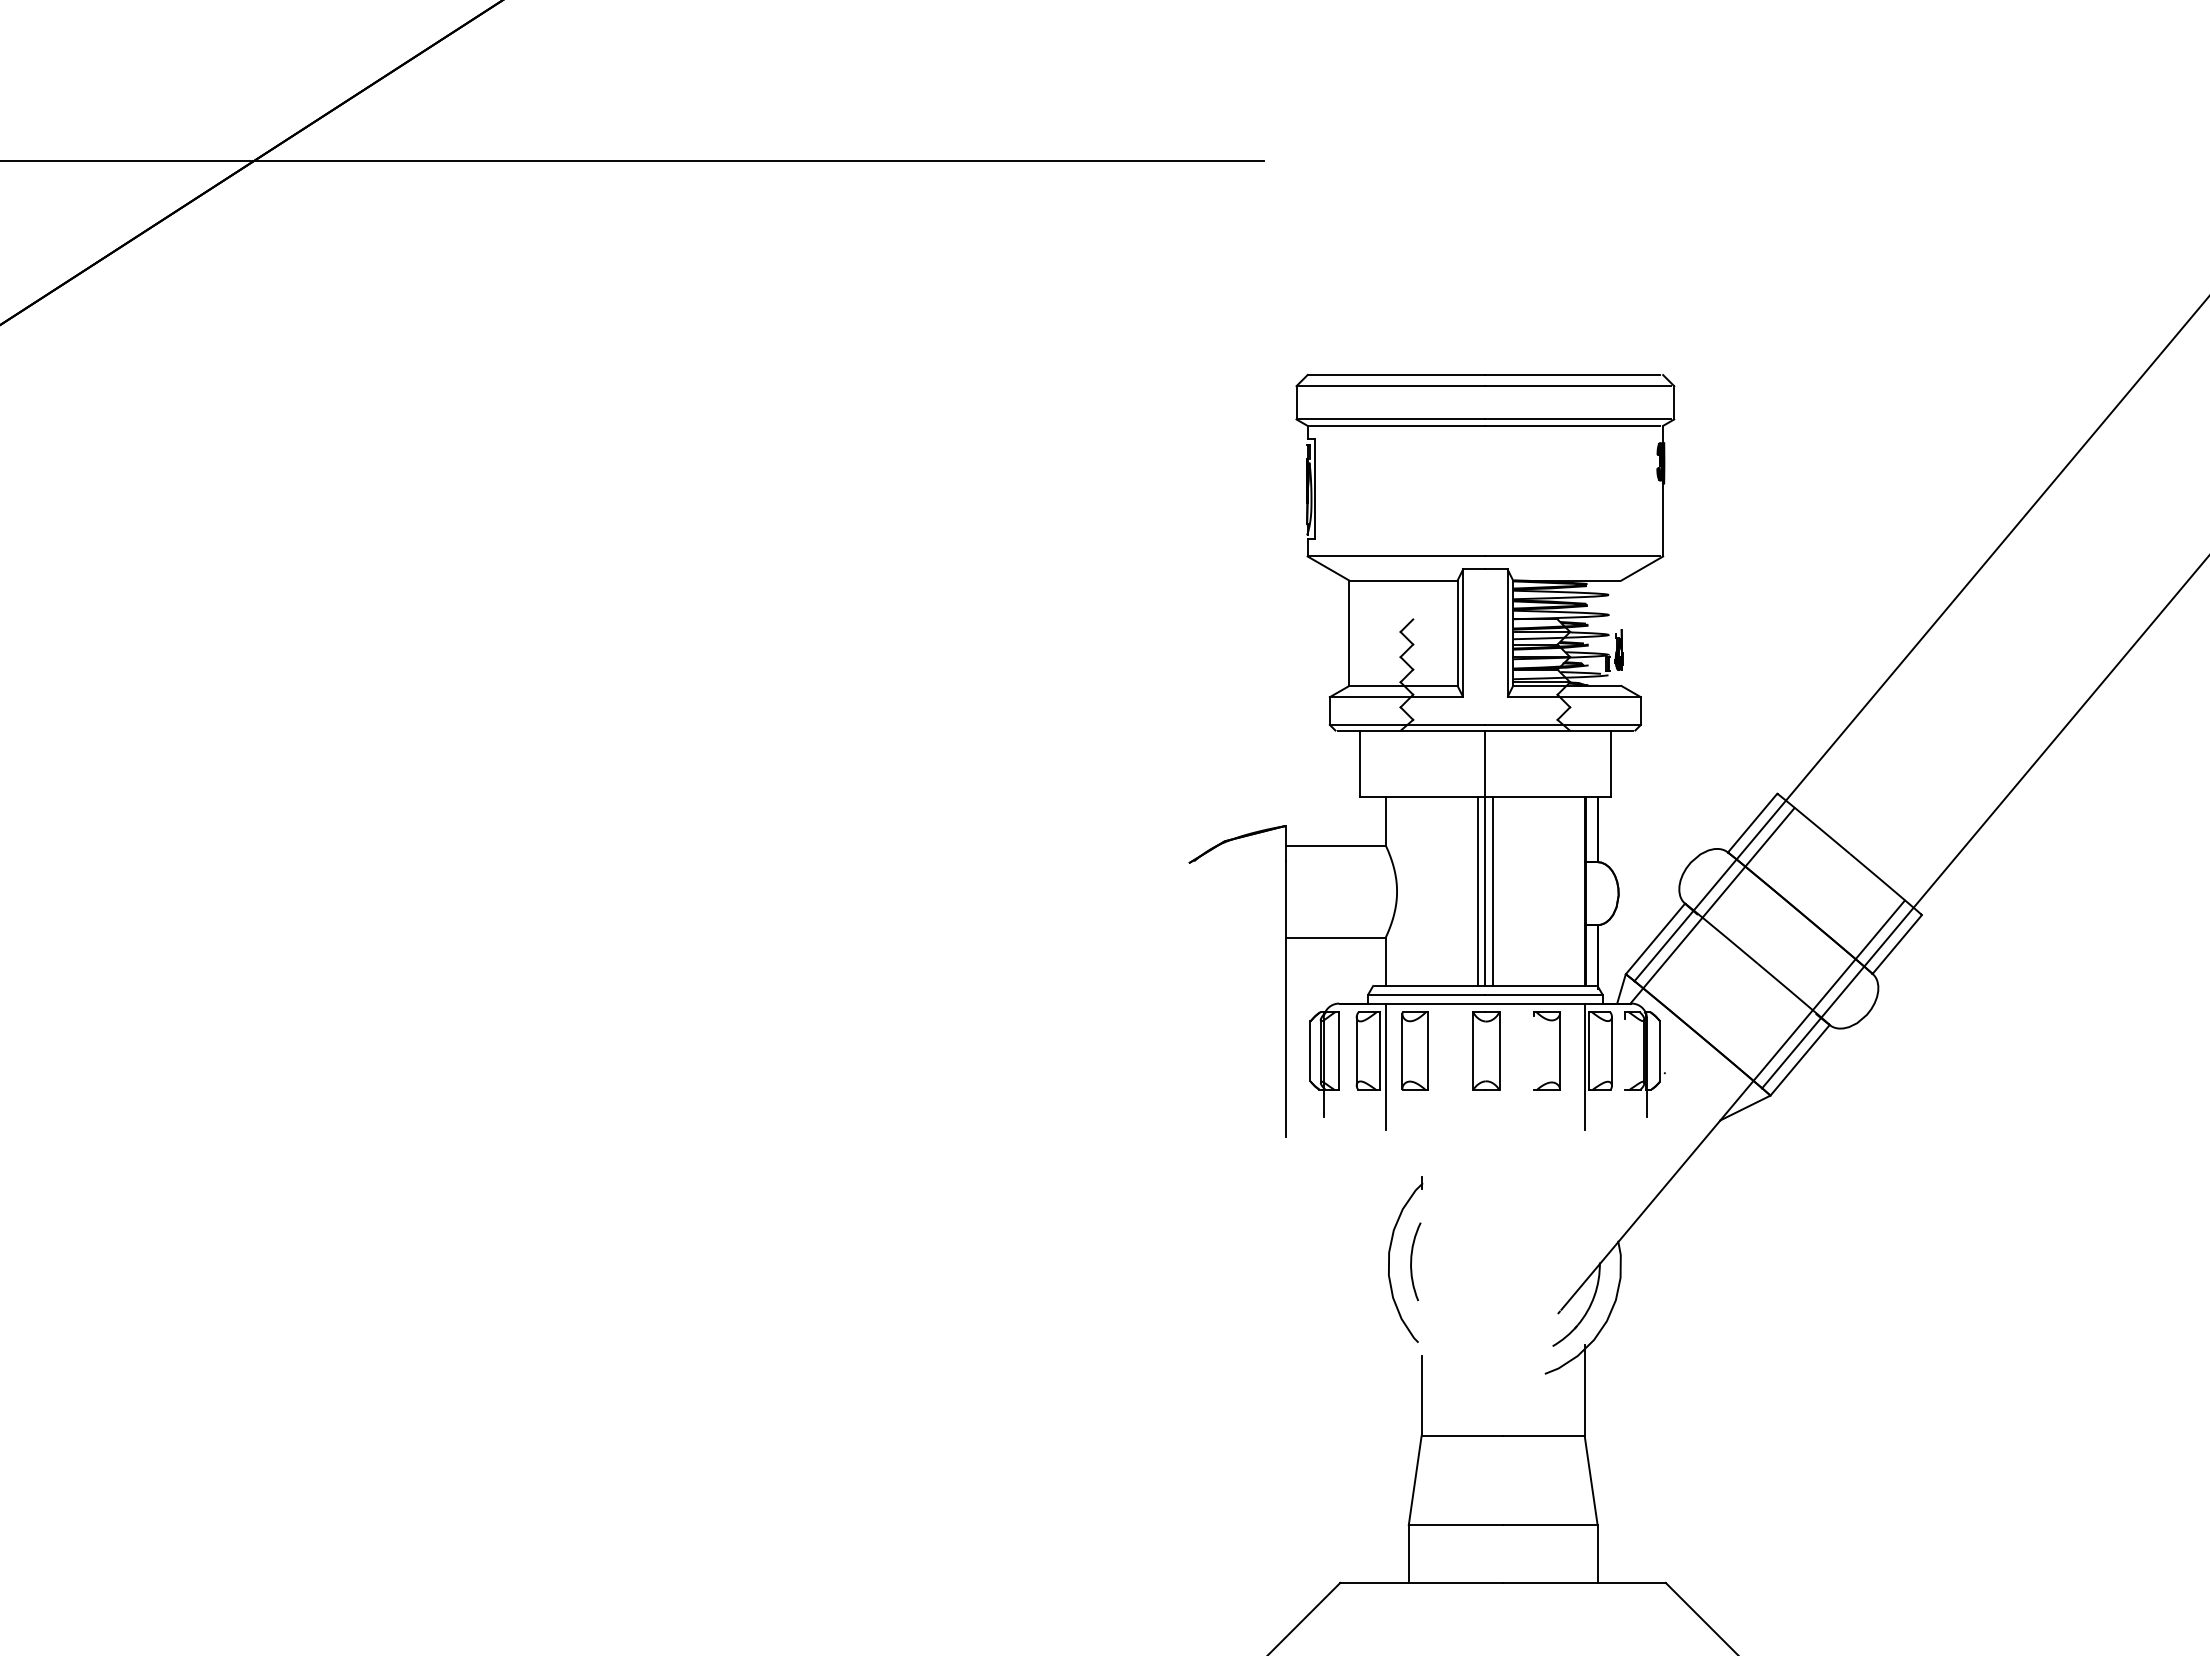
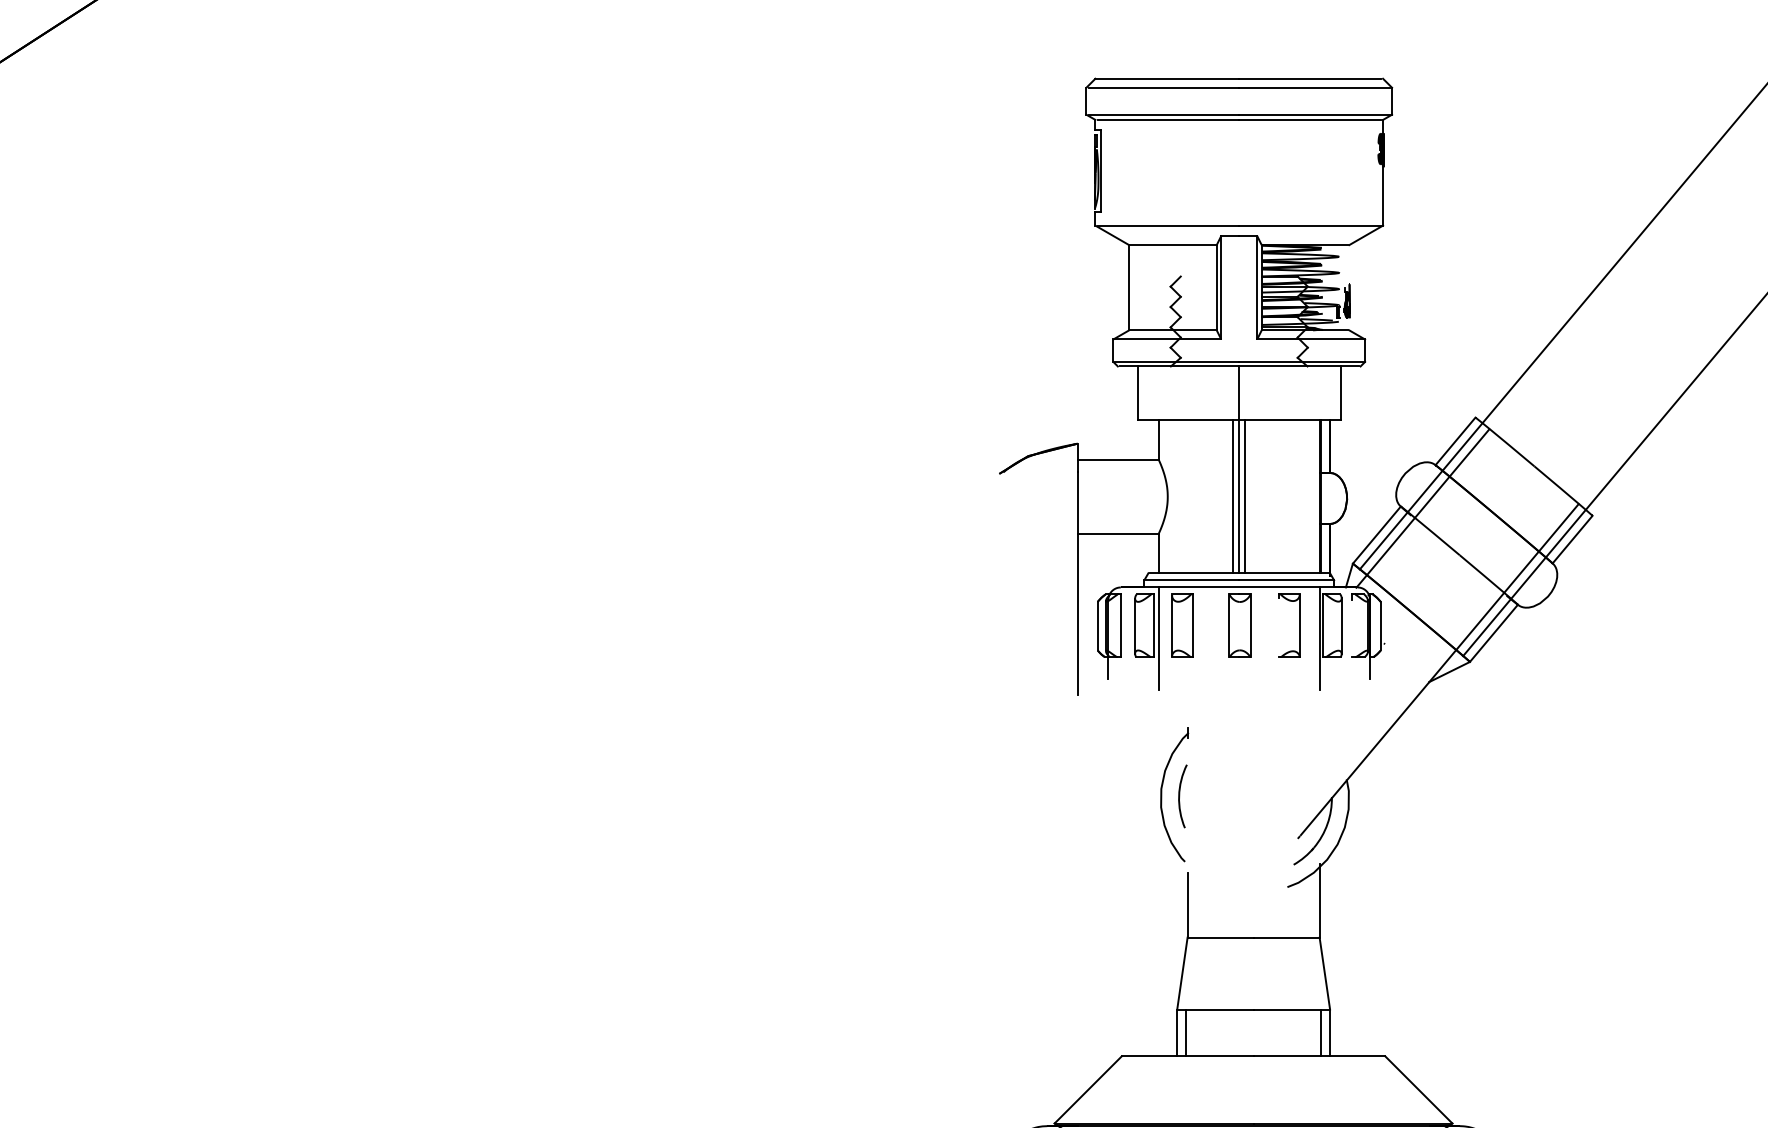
line: (1419, 1553) -> (1185, 1032), added
line: (1586, 1553) -> (1321, 1032), added

